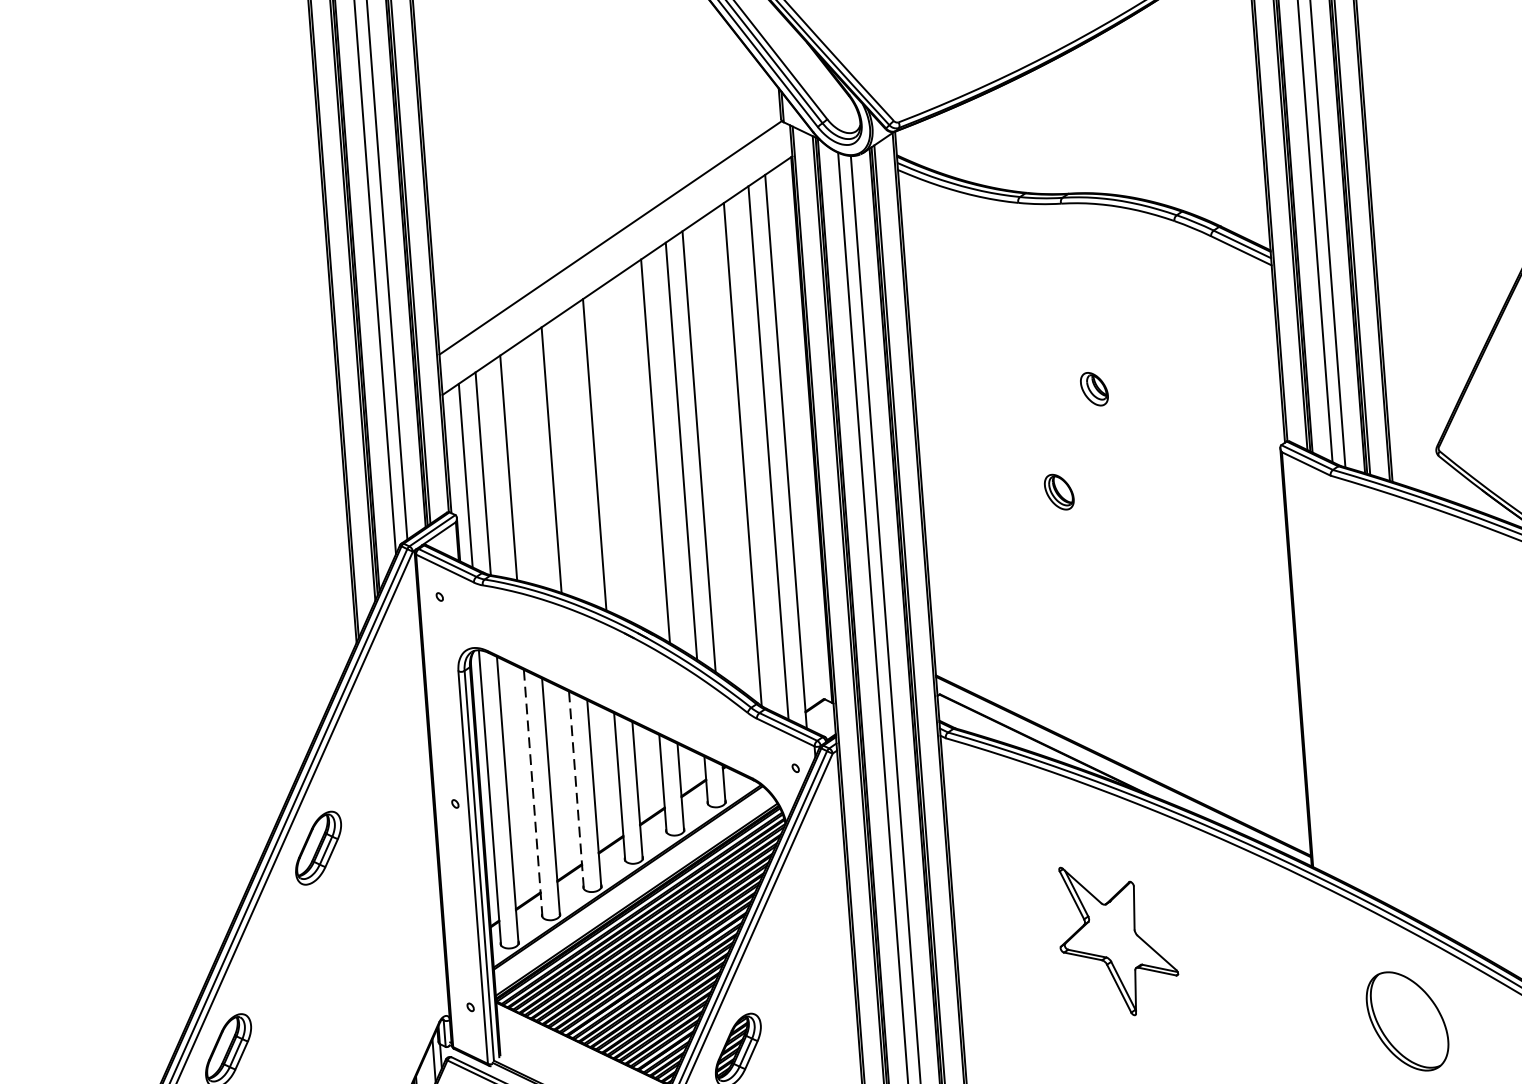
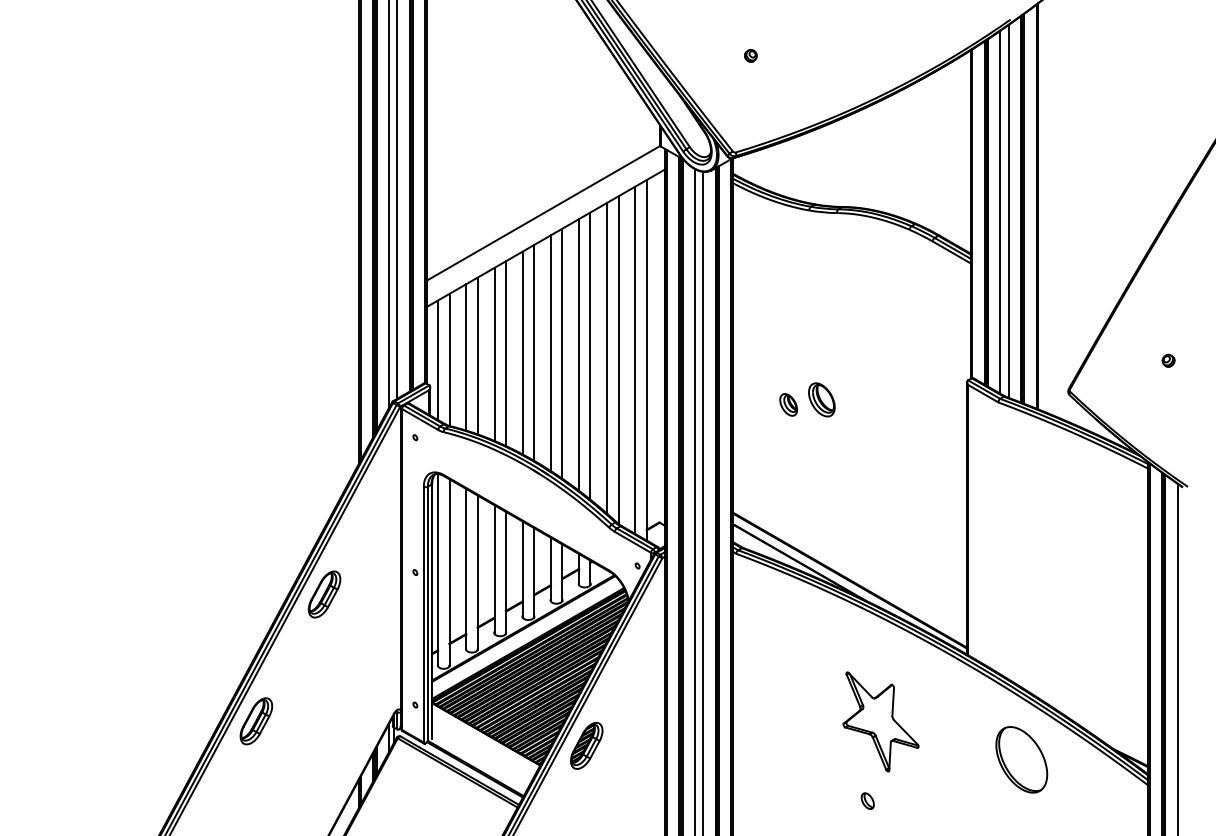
part: (1094, 388) -> (788, 404), moved
line: (725, 451) -> (607, 357), added
line: (612, 452) -> (534, 352), added
line: (637, 452) -> (550, 353), added
line: (568, 457) -> (505, 353), added
line: (525, 463) -> (477, 355), added
part: (1058, 491) -> (821, 399), size x1.43
line: (576, 791) -> (494, 570), dashed -> solid
line: (533, 793) -> (466, 569), dashed -> solid
part: (1116, 939) -> (880, 721), moved

